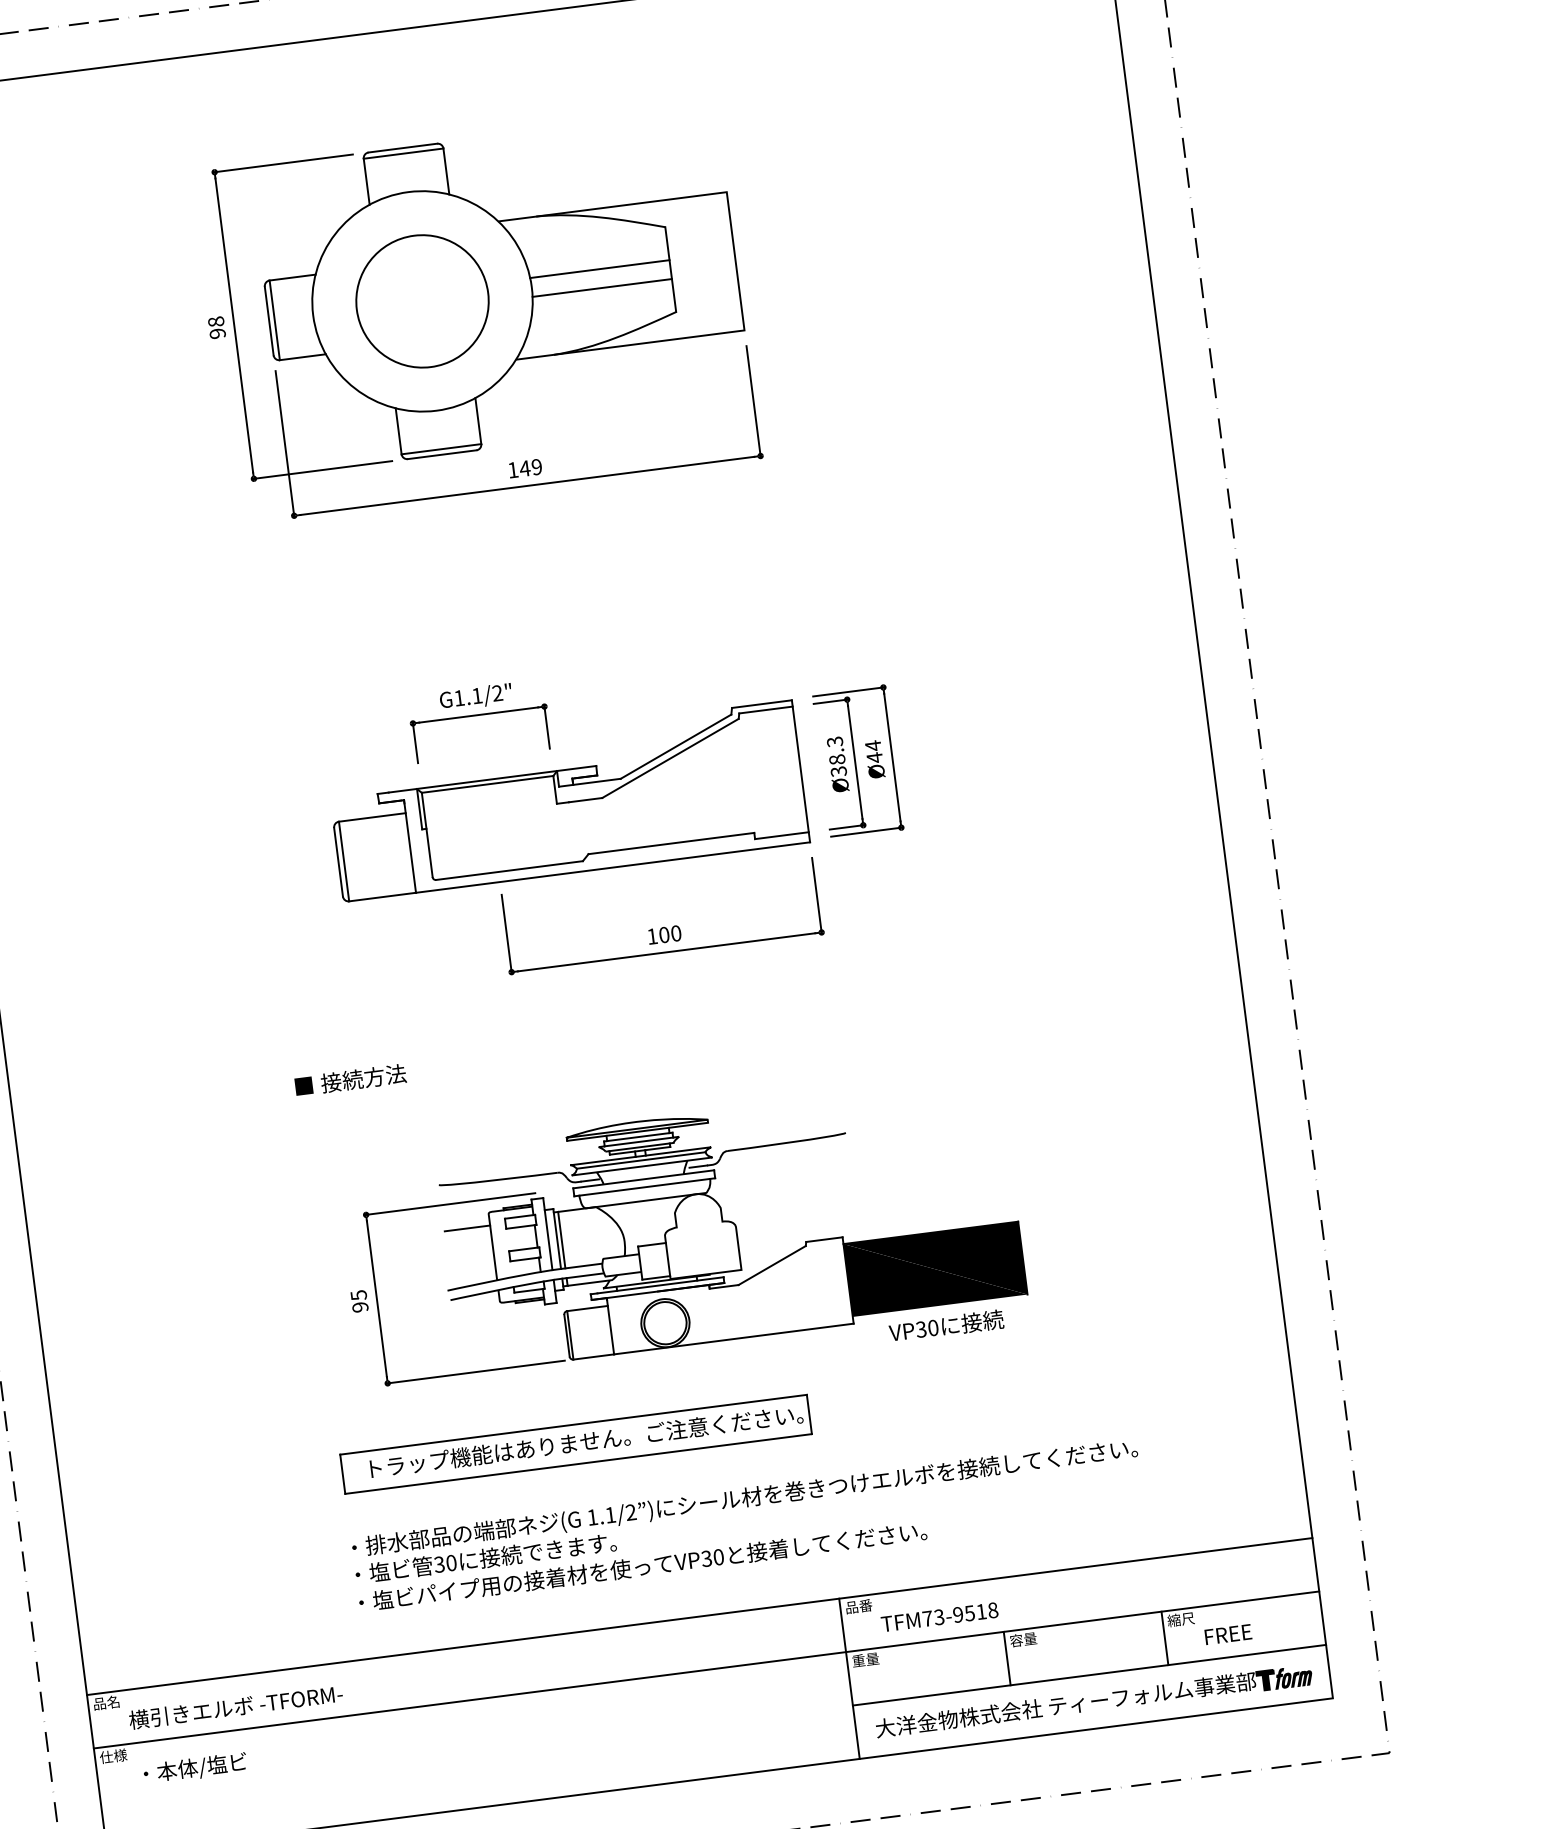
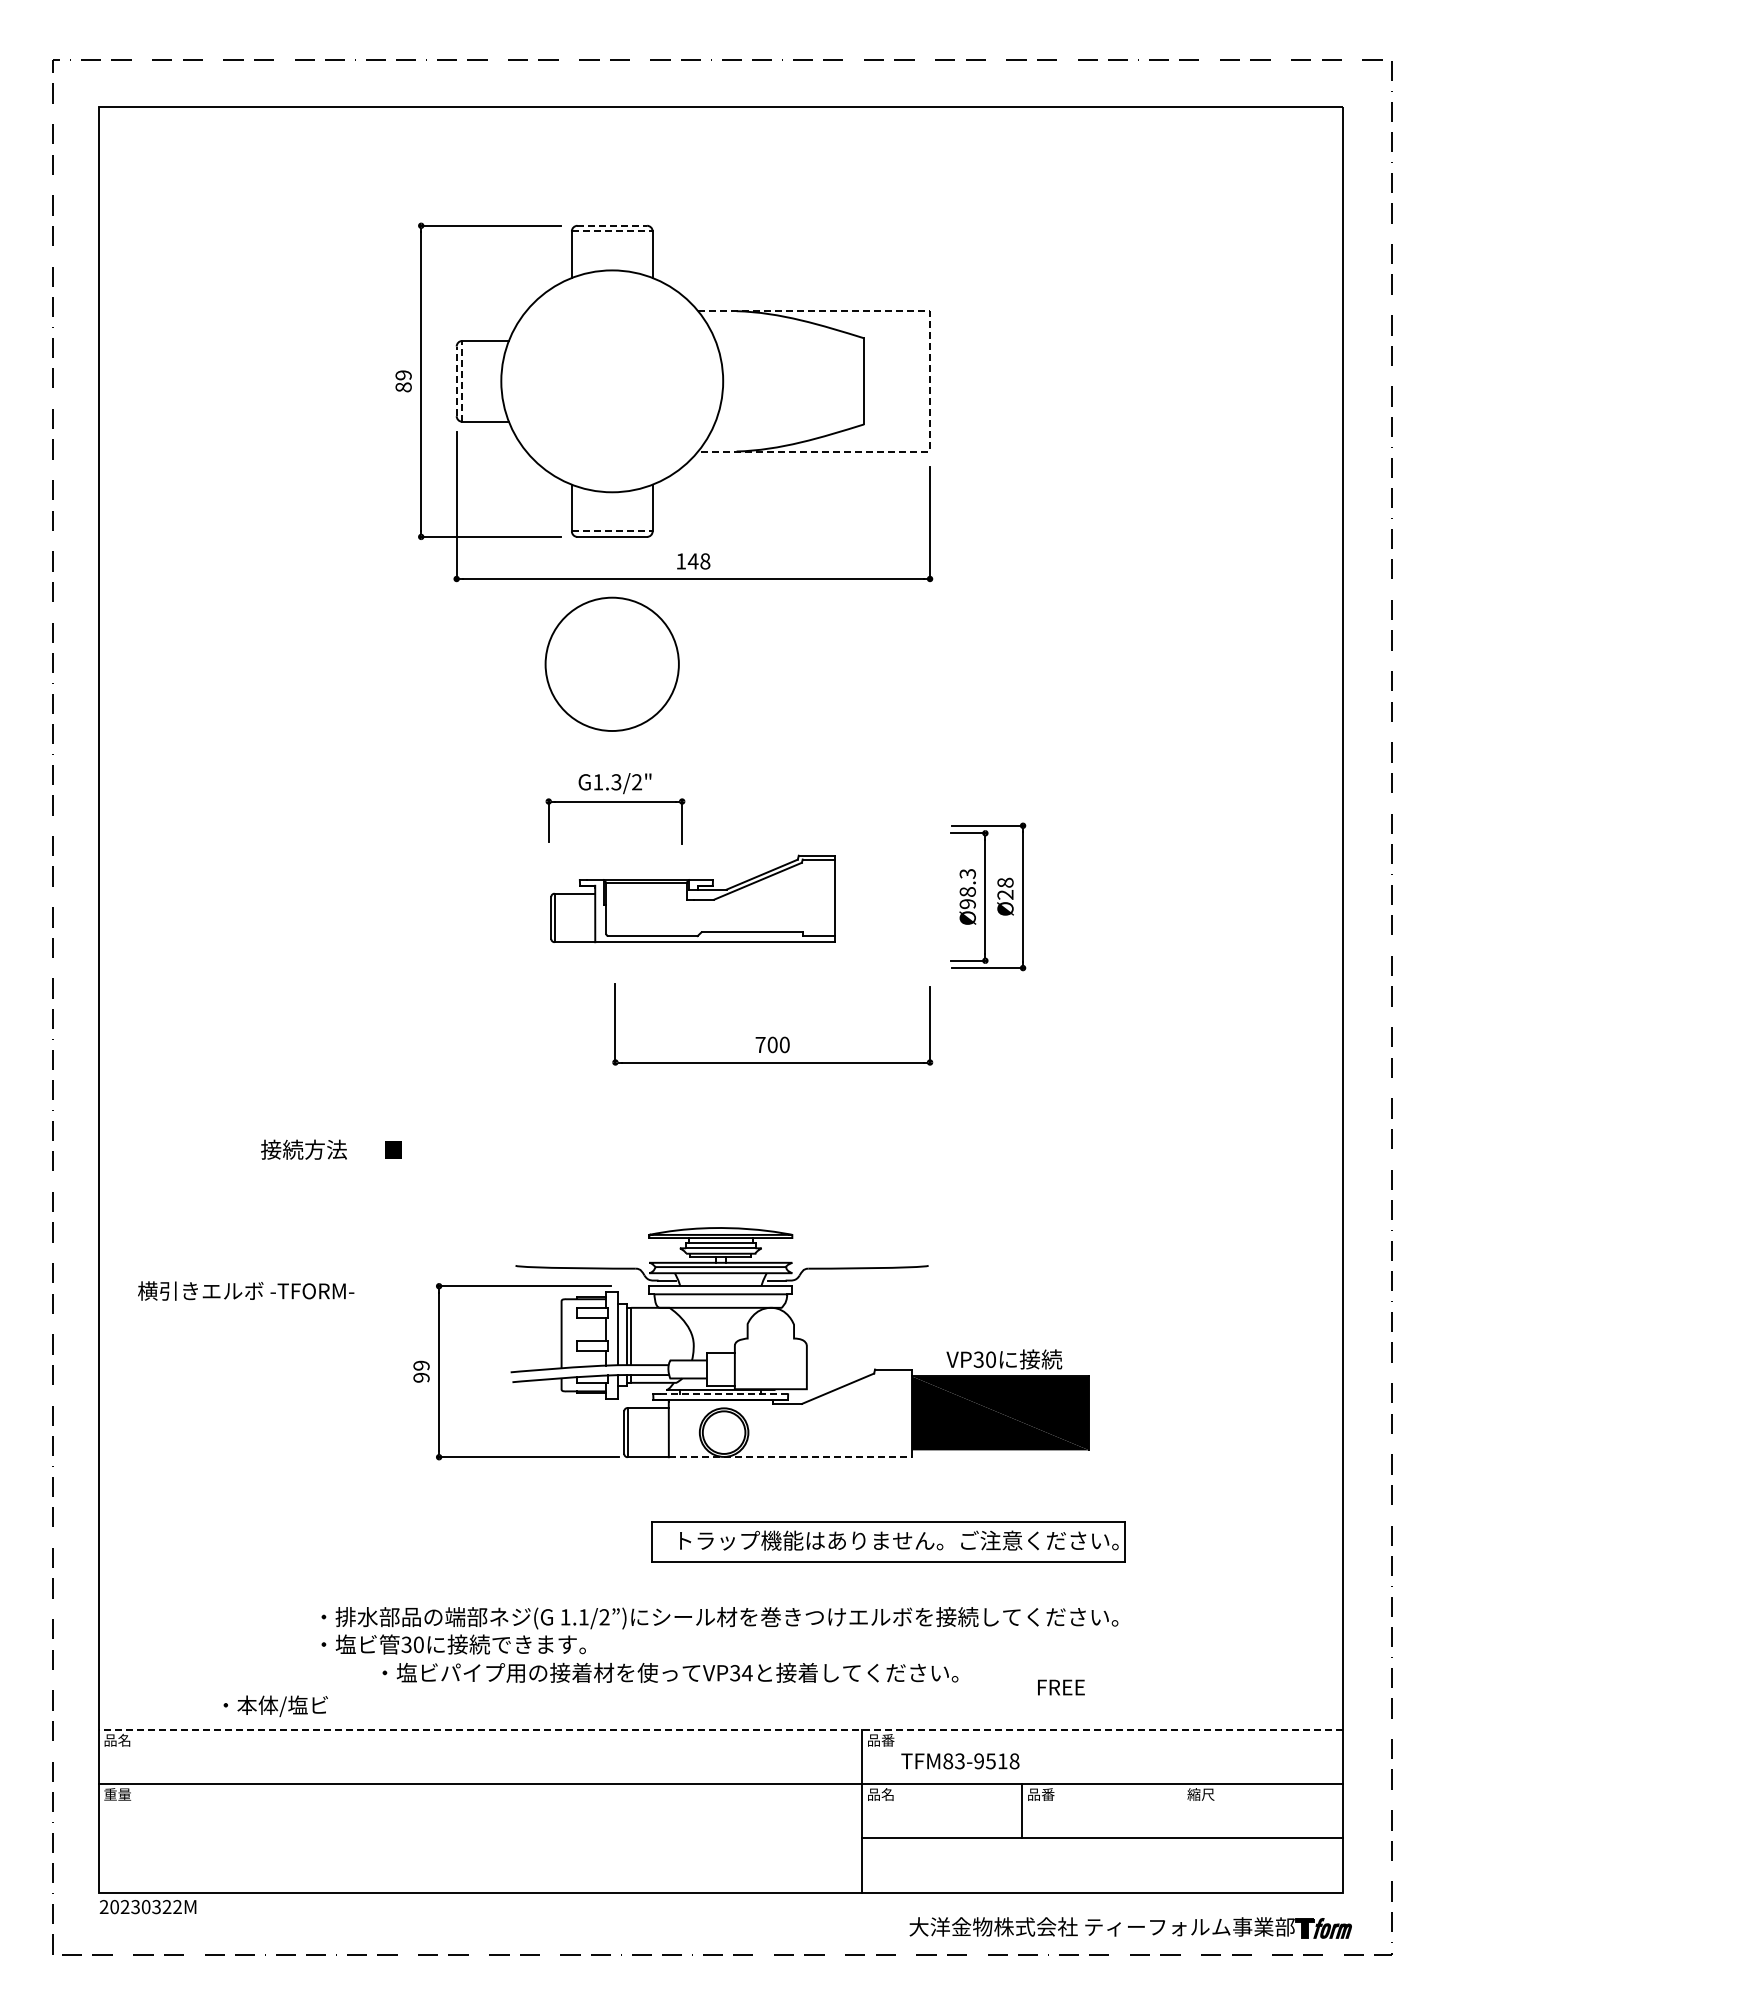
line: (403, 147) -> (612, 225), solid -> dashed
line: (403, 153) -> (612, 231), solid -> dashed
line: (736, 261) -> (930, 381), solid -> dashed
line: (599, 268) -> (793, 371), removed
line: (602, 287) -> (793, 390), removed
circle: (421, 300) -> (611, 663), moved
line: (274, 319) -> (462, 380), solid -> dashed
line: (269, 321) -> (456, 381), solid -> dashed
text: (216, 327) -> (403, 381), 98 -> 89
line: (441, 449) -> (612, 531), solid -> dashed
text: (537, 467) -> (705, 561), 149 -> 148
text: (477, 696) -> (616, 782), G1.1/2" -> G1.3/2"
text: (874, 751) -> (1005, 888), Ø44 -> Ø28
text: (838, 772) -> (967, 904), Ø38.3 -> Ø98.3
part: (566, 800) -> (692, 898), size x0.6
text: (652, 936) -> (760, 1044), 100 -> 700
text: (363, 1078) -> (303, 1149), moved
line: (467, 1228) -> (538, 1312), removed
line: (661, 1285) -> (724, 1394), solid -> dashed
text: (358, 1295) -> (421, 1365), 95 -> 99
text: (946, 1326) -> (1004, 1359), moved
line: (733, 1339) -> (790, 1457), solid -> dashed
part: (576, 1443) -> (888, 1541), moved
text: (745, 1511) -> (719, 1630), moved
text: (717, 1557) -> (746, 1673), VP30 -> VP34
line: (699, 1616) -> (720, 1729), solid -> dashed
text: (928, 1618) -> (948, 1761), TFM73-9518 -> TFM83-9518
text: (1228, 1634) -> (1061, 1687), moved
line: (1164, 1638) -> (1182, 1811), removed
text: (1022, 1639) -> (1040, 1794), 容量 -> 品番
text: (865, 1659) -> (880, 1794), 重量 -> 品名
part: (1093, 1701) -> (1130, 1927), moved
text: (236, 1706) -> (246, 1290), moved
text: (113, 1756) -> (117, 1794), 仕様 -> 重量
text: (194, 1767) -> (275, 1705), moved

